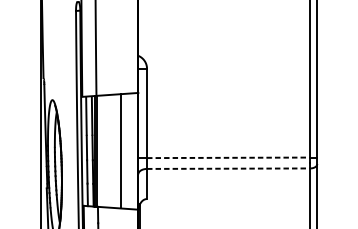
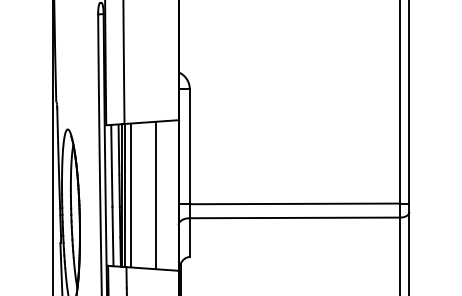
line: (101, 151) -> (131, 195), added
line: (229, 157) -> (295, 203), dashed -> solid
line: (229, 168) -> (295, 217), dashed -> solid

